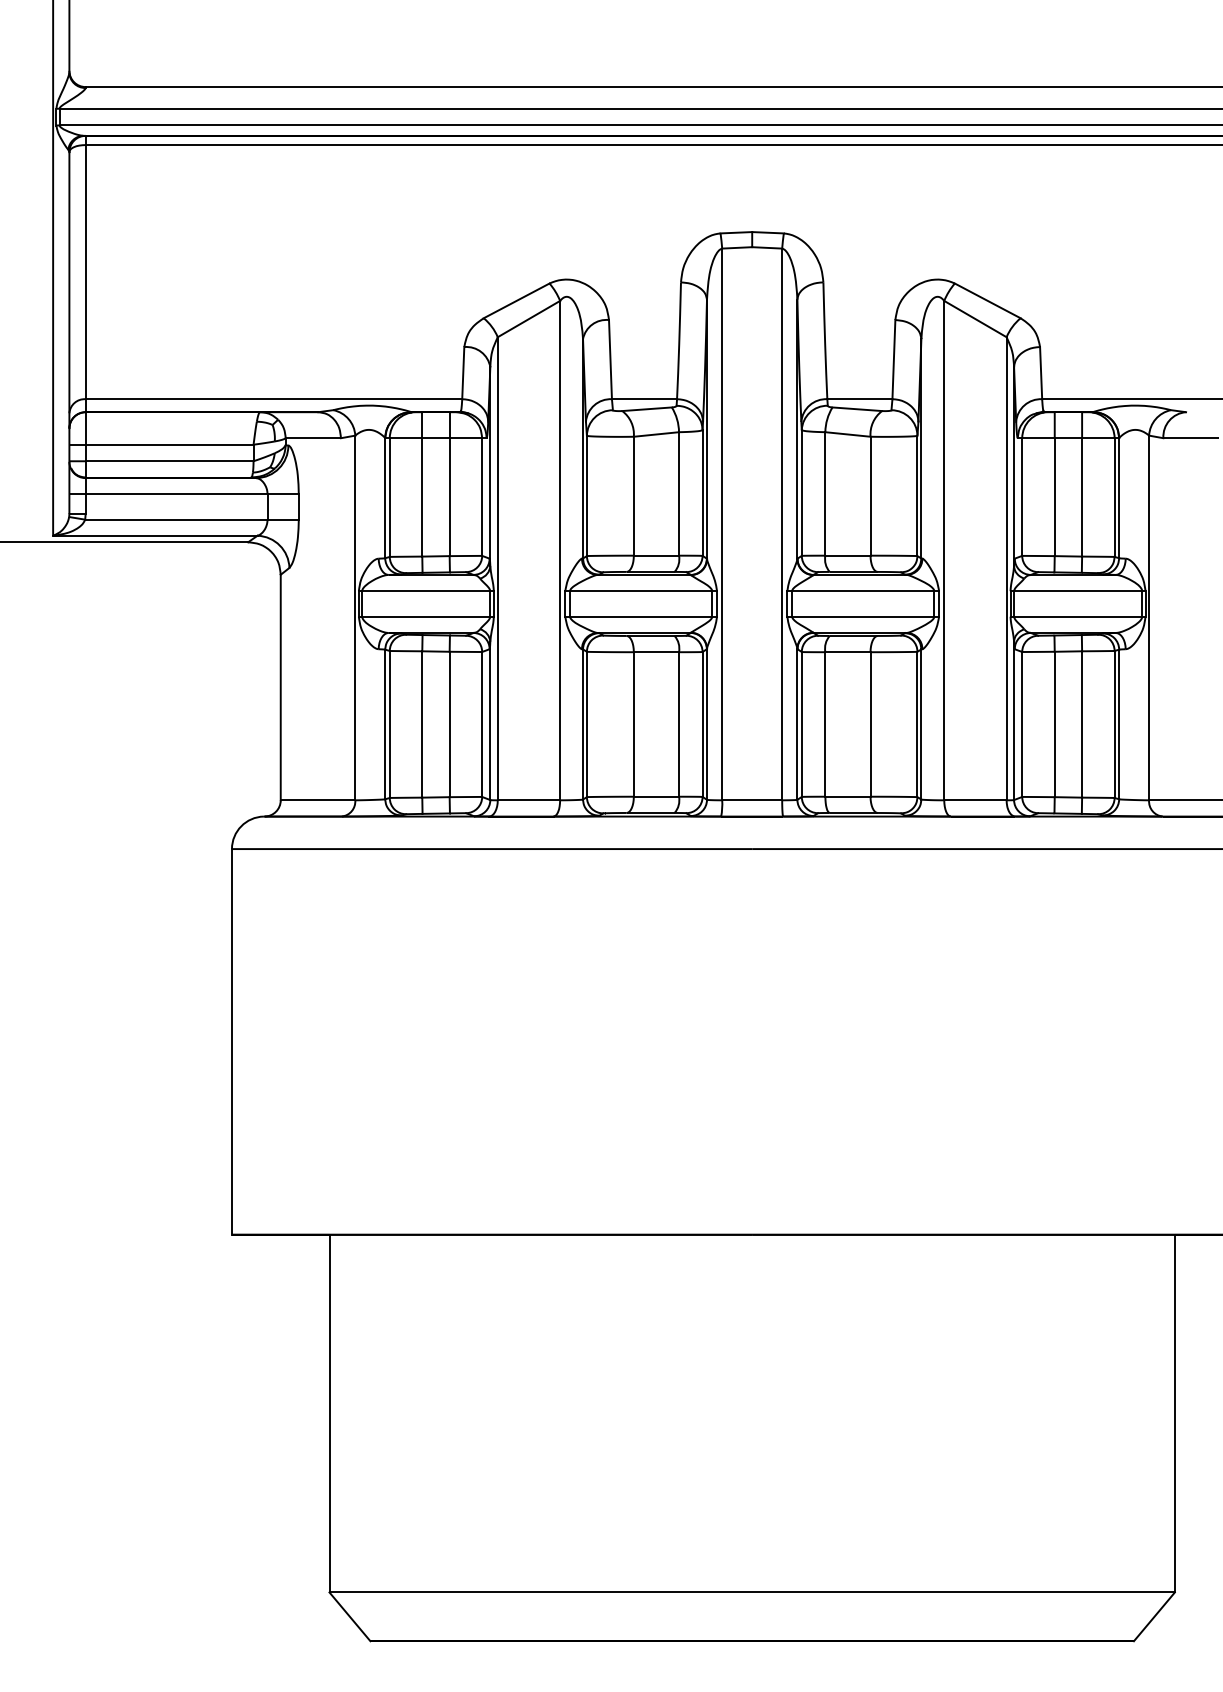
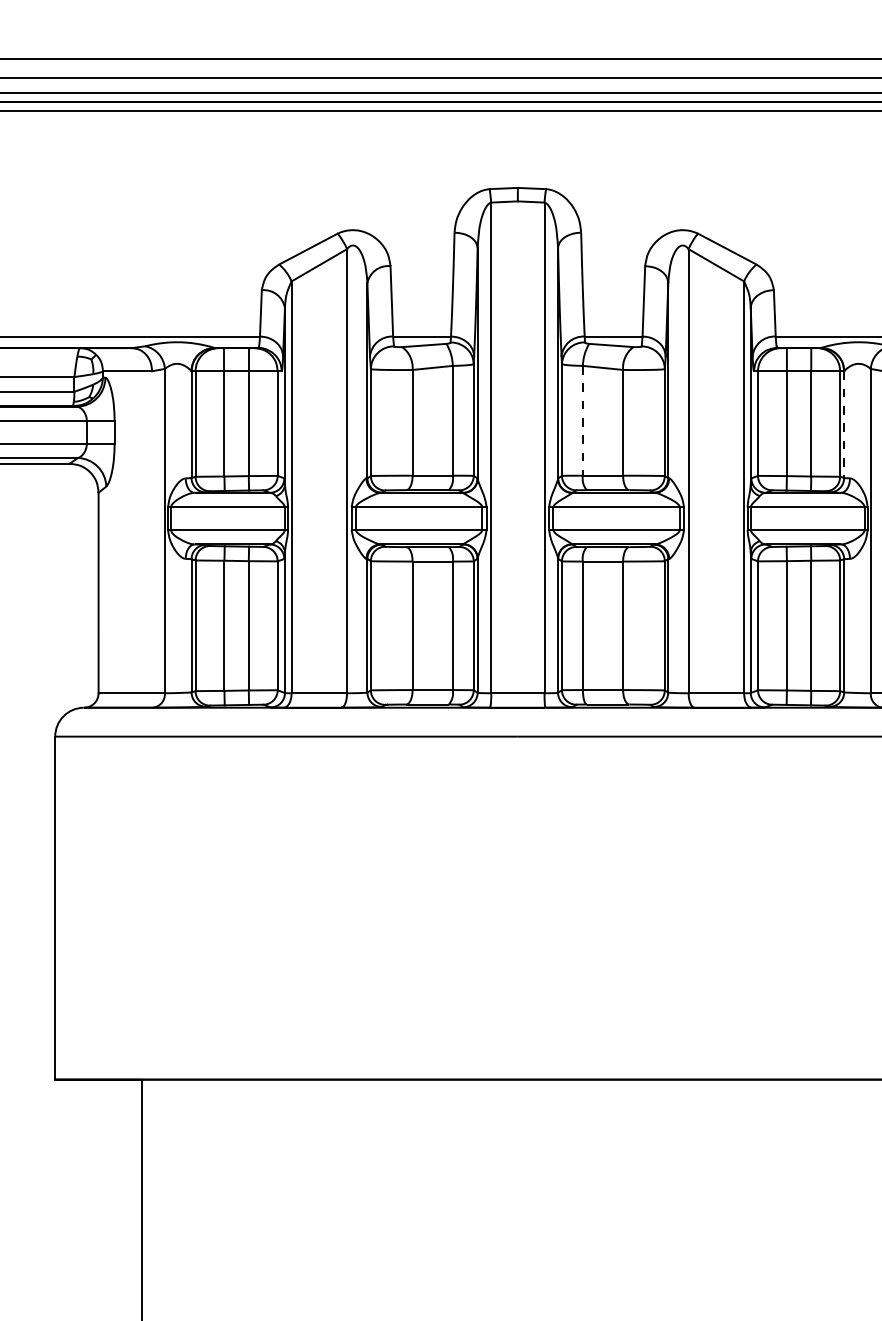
line: (825, 493) -> (583, 420), solid -> dashed
line: (1119, 498) -> (844, 424), solid -> dashed

